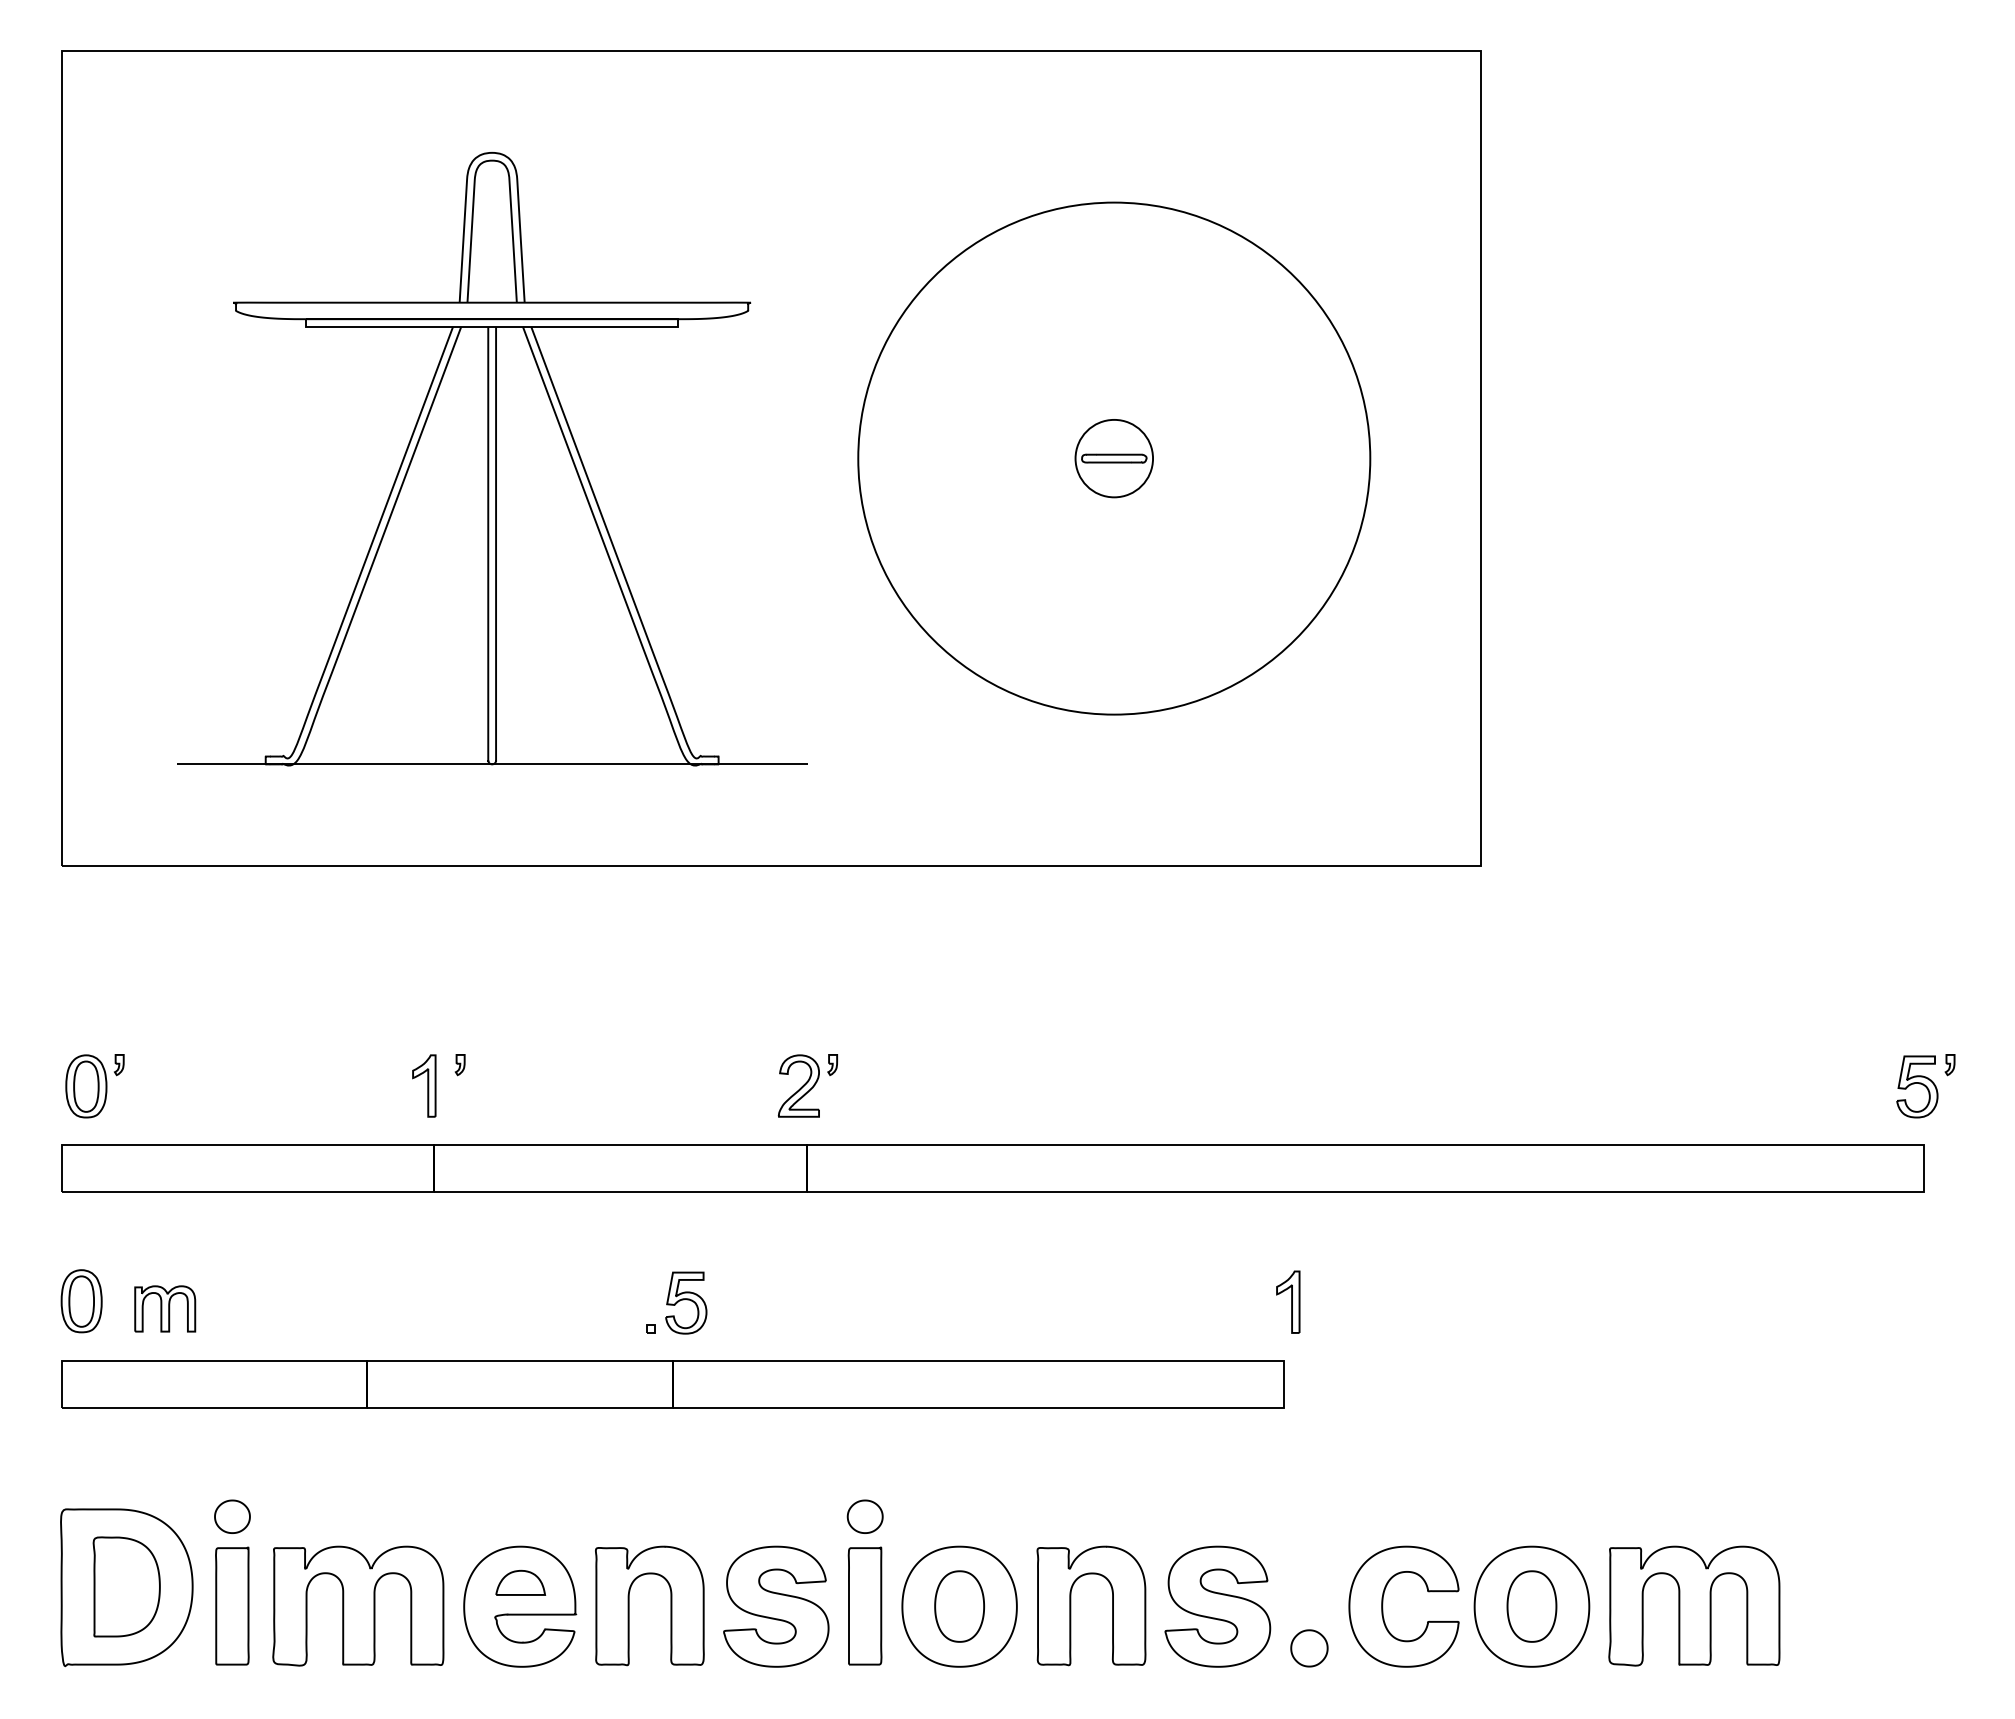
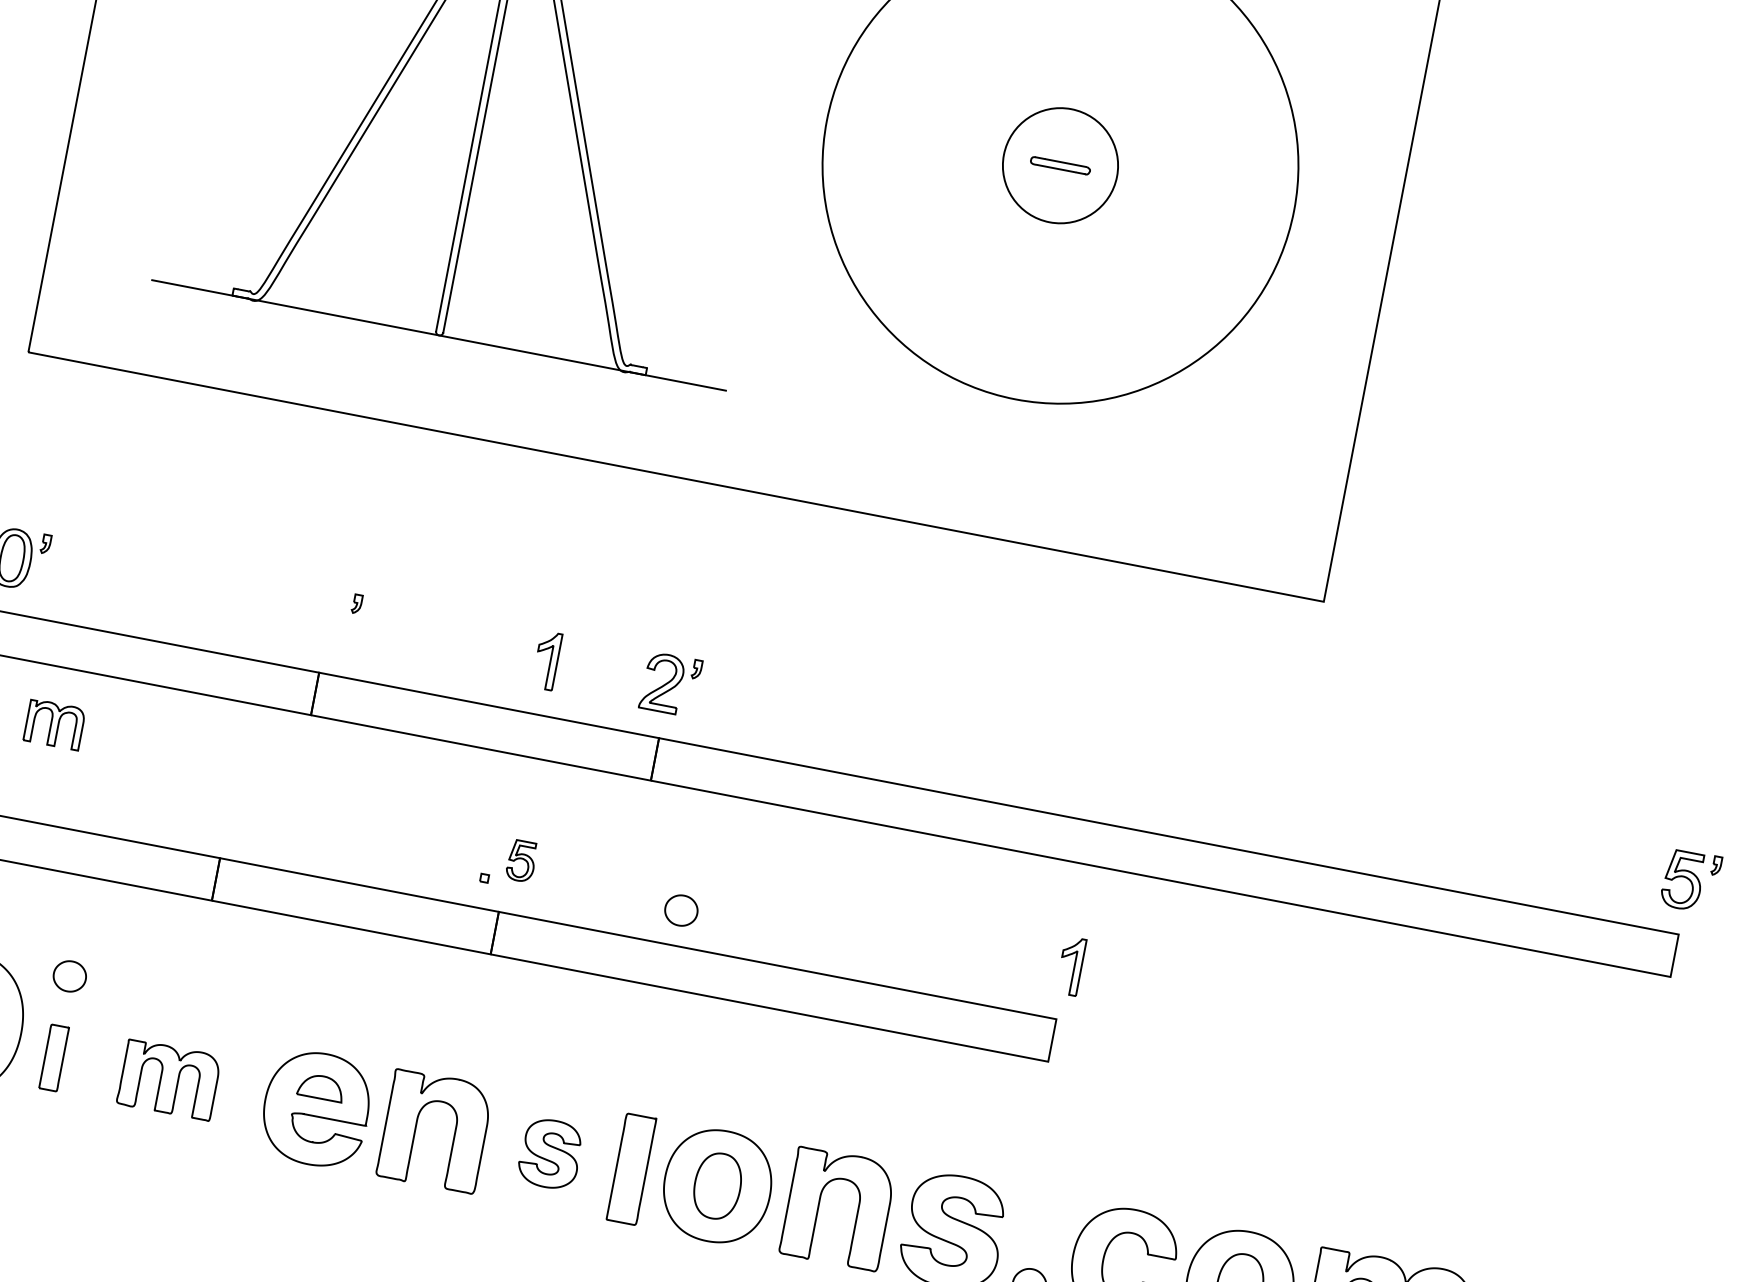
circle: (1114, 458) -> (1060, 165), size x1.6
part: (424, 1085) -> (547, 660), moved
part: (686, 1302) -> (521, 860), size x0.7
part: (165, 1308) -> (55, 724), moved
part: (864, 1516) -> (680, 910), moved
part: (232, 1605) -> (54, 1057), size x0.6
part: (358, 1605) -> (169, 1079), size x0.6
part: (776, 1606) -> (550, 1153), size x0.6

